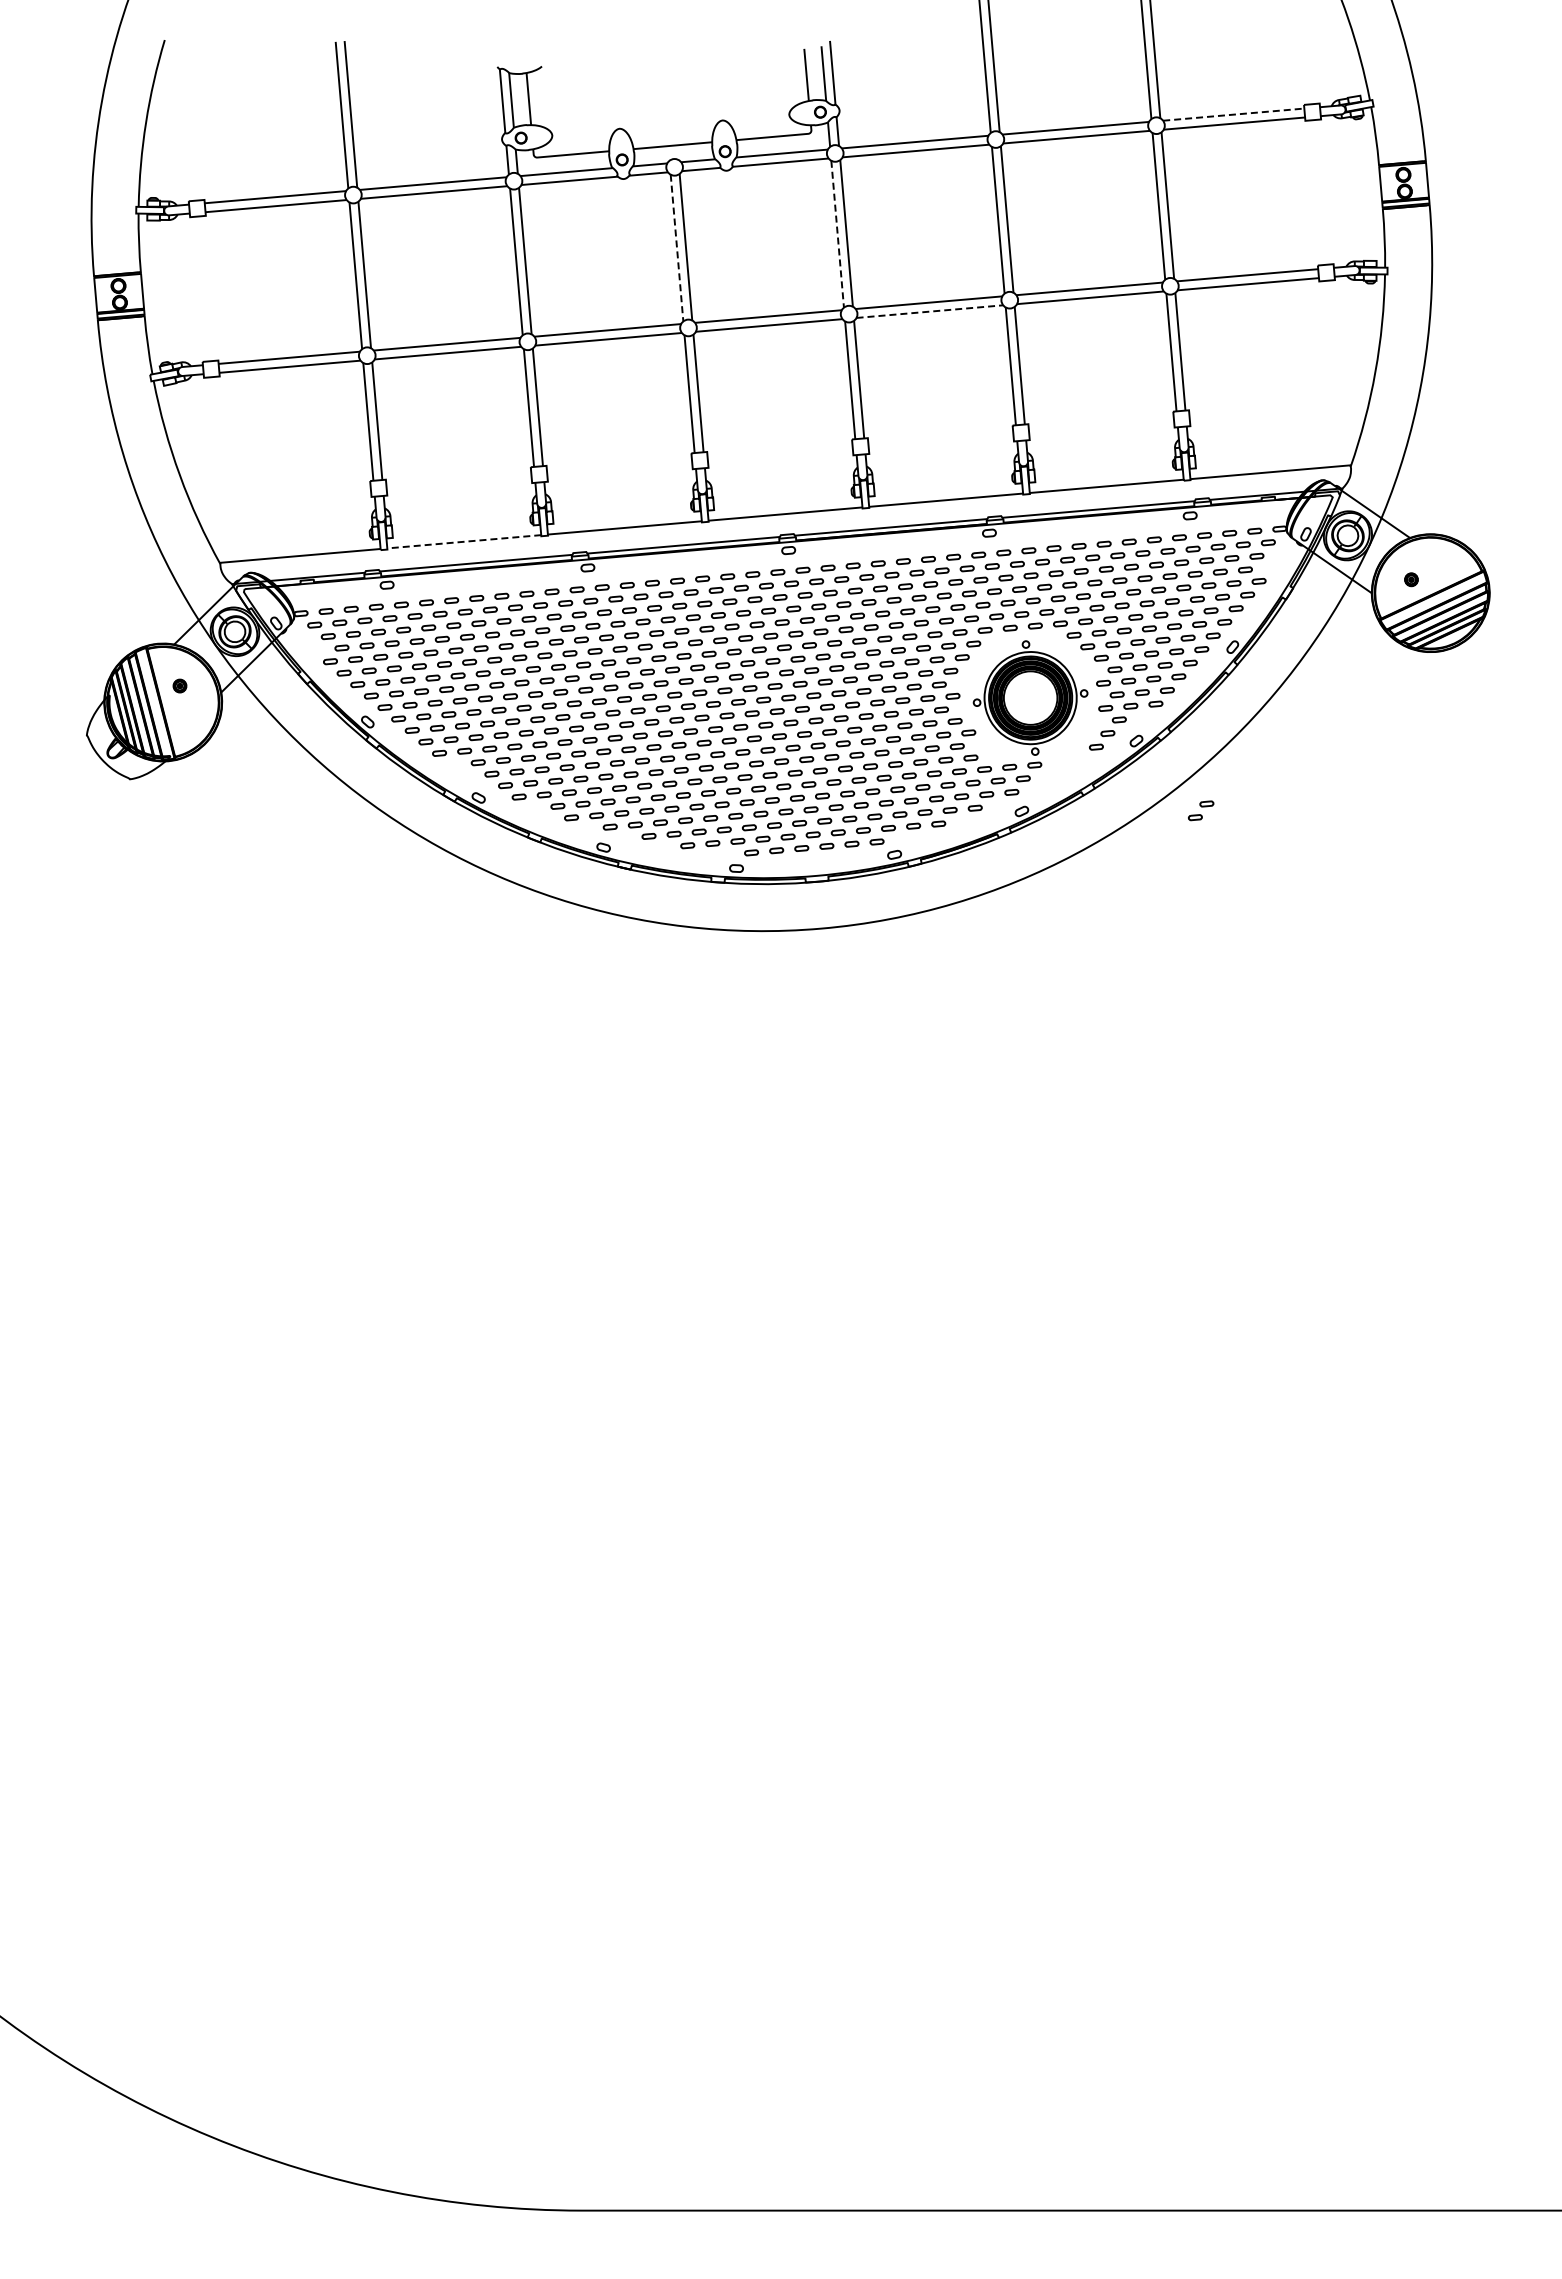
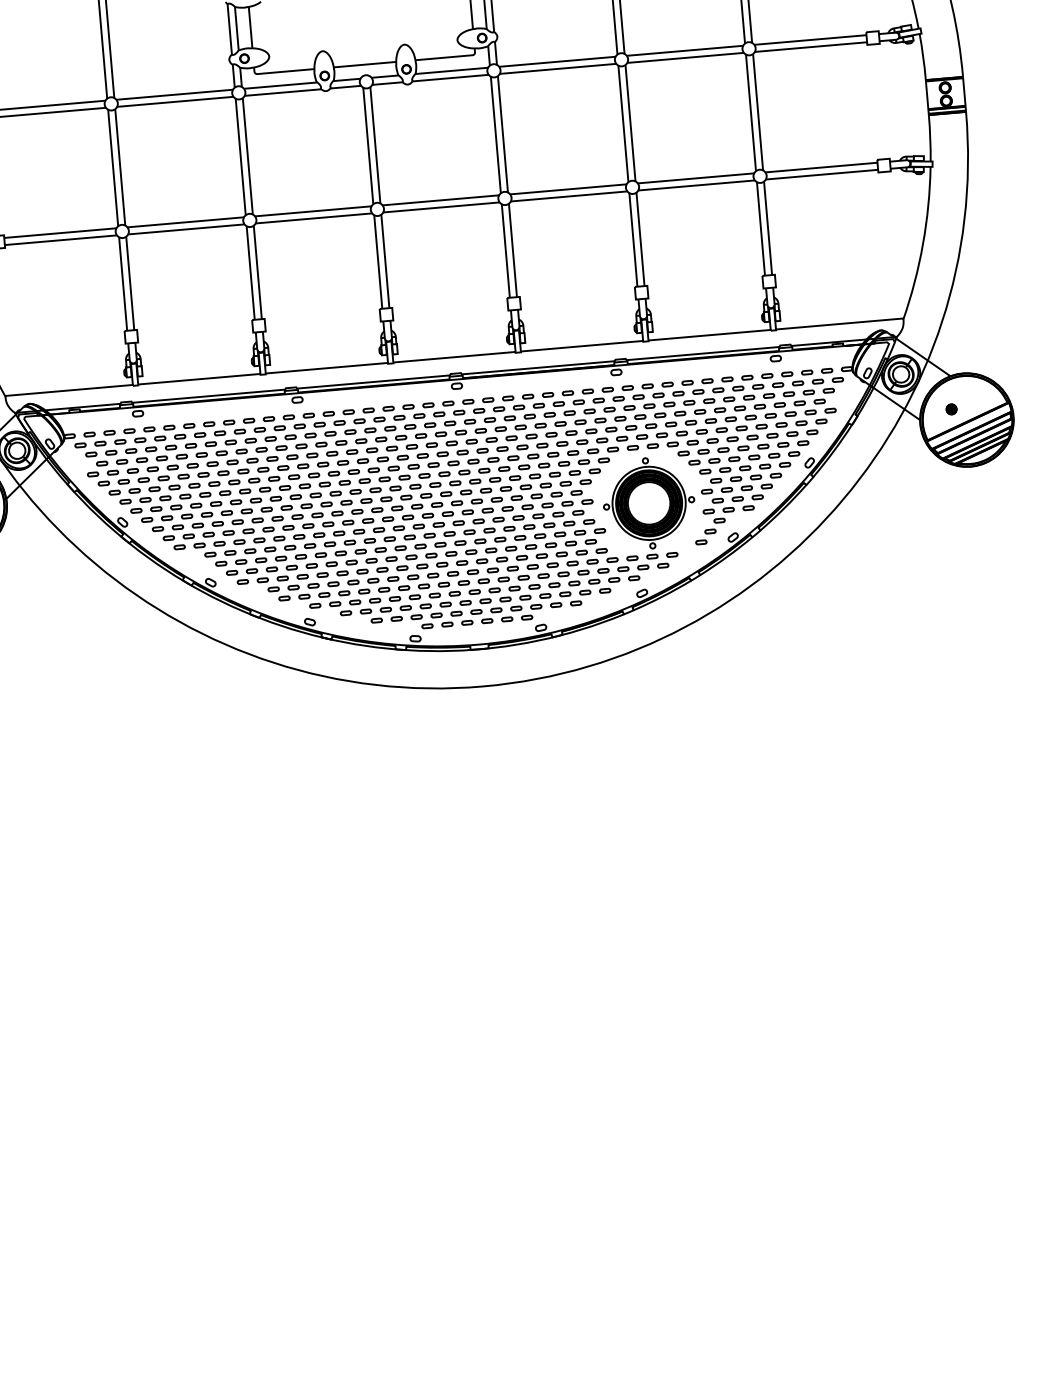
line: (1233, 114) -> (810, 39), dashed -> solid
line: (837, 234) -> (495, 135), dashed -> solid
line: (677, 248) -> (368, 146), dashed -> solid
line: (929, 311) -> (568, 196), dashed -> solid
line: (463, 541) -> (198, 379), dashed -> solid
part: (1201, 810) -> (668, 560), moved

